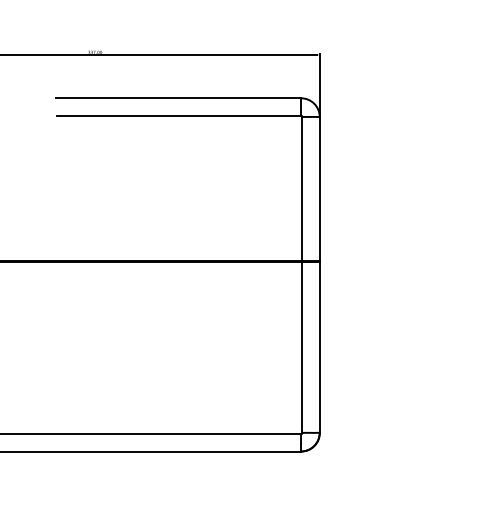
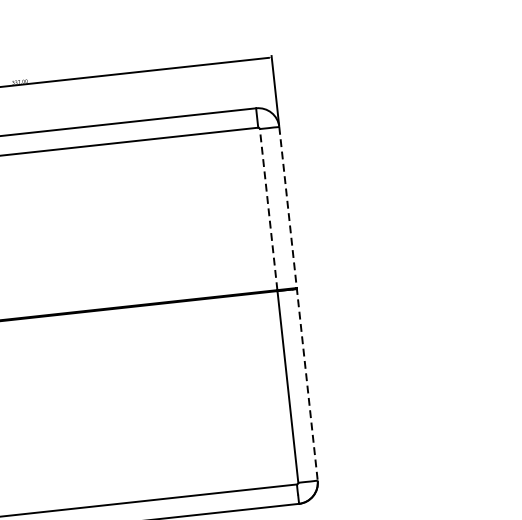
line: (302, 188) -> (268, 209), solid -> dashed
line: (319, 274) -> (298, 303), solid -> dashed

